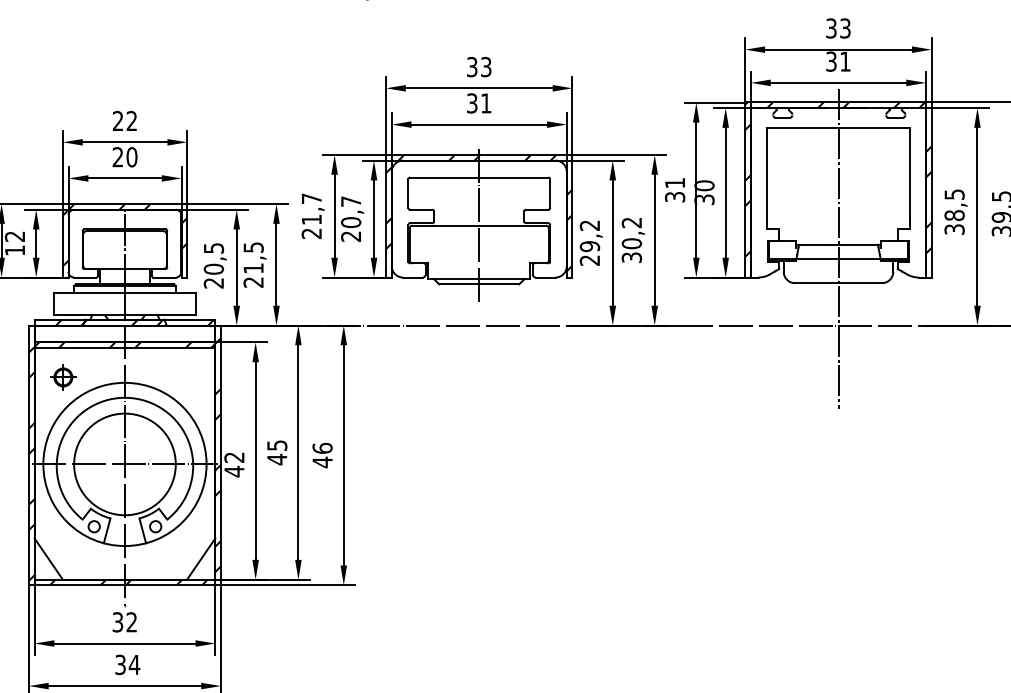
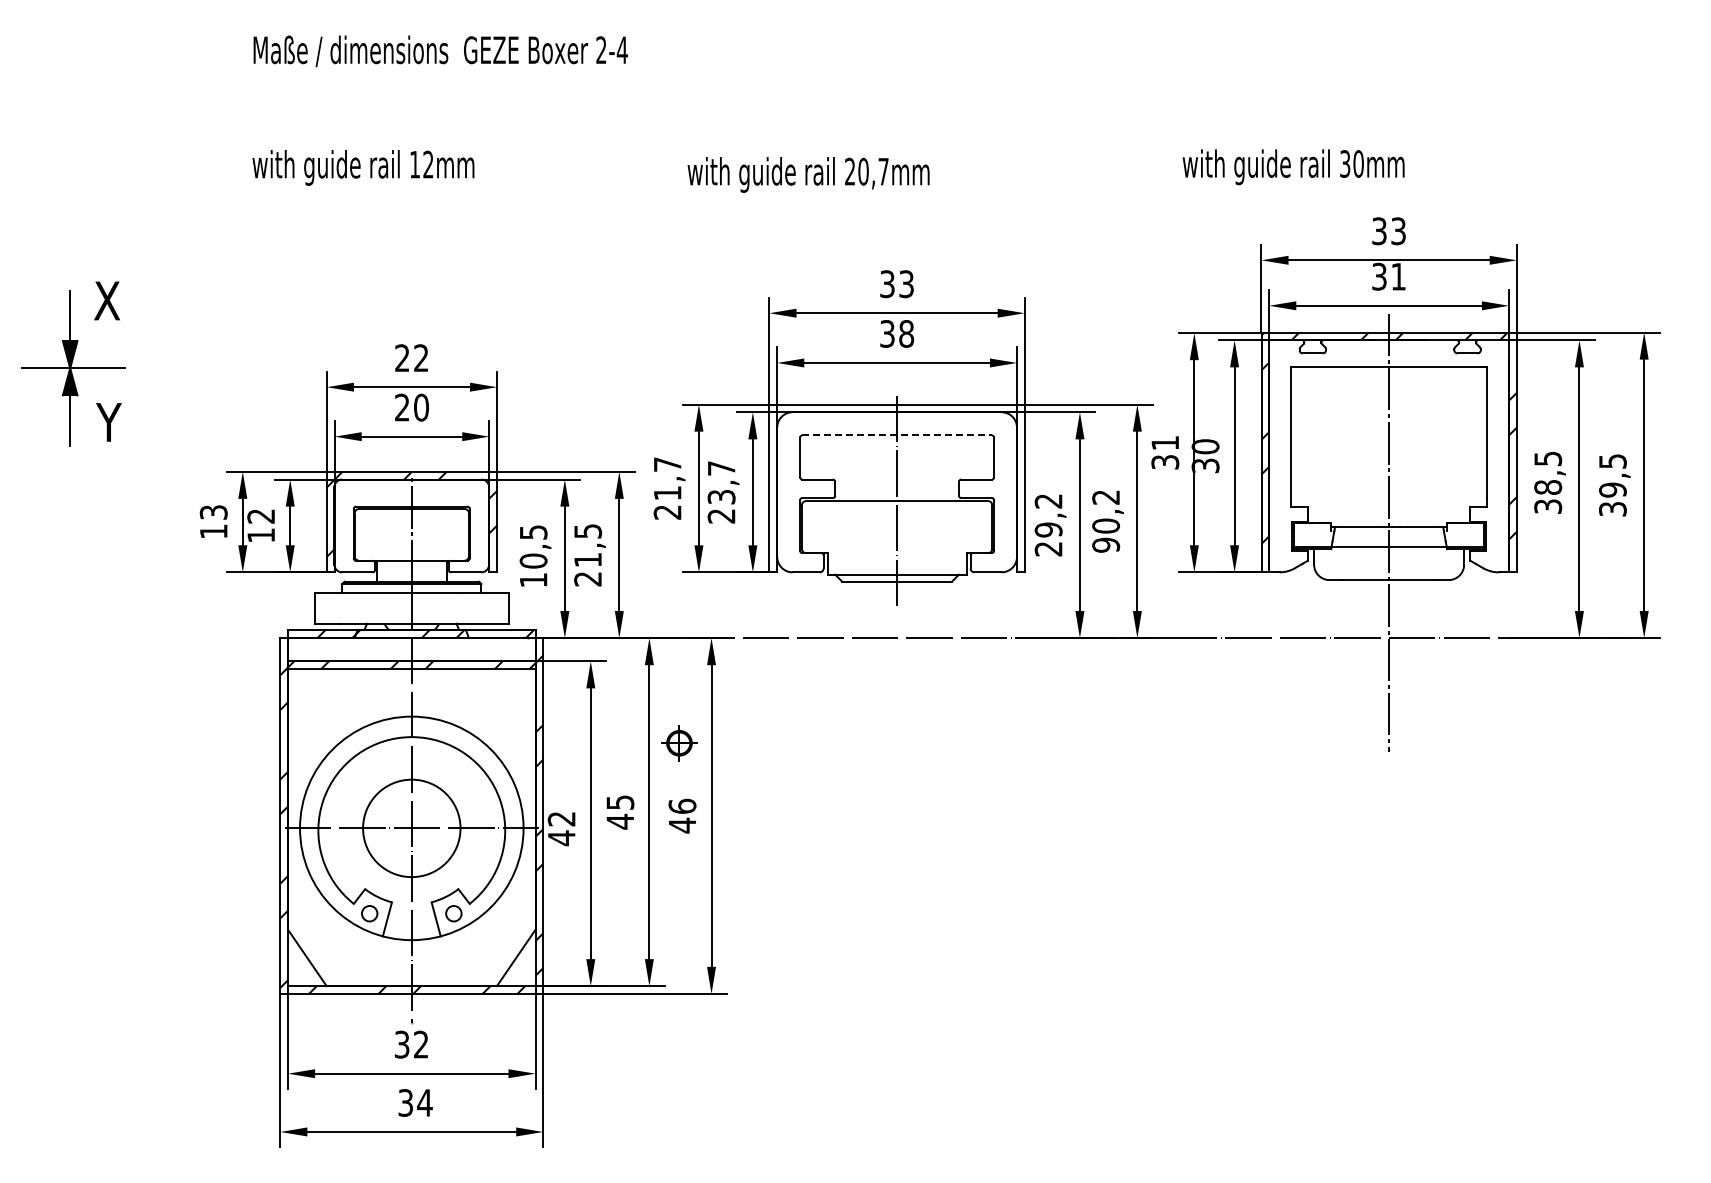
text: (486, 103) -> (906, 333), 31 -> 38
line: (479, 177) -> (897, 435), solid -> dashed
hatch: (478, 212) -> (896, 483), removed
text: (351, 222) -> (721, 496), 20,7 -> 23,7
text: (631, 257) -> (1105, 544), 30,2 -> 90,2
text: (213, 283) -> (533, 580), 20,5 -> 10,5
part: (63, 377) -> (679, 743), moved
circle: (124, 464) -> (411, 828), size x0.7

